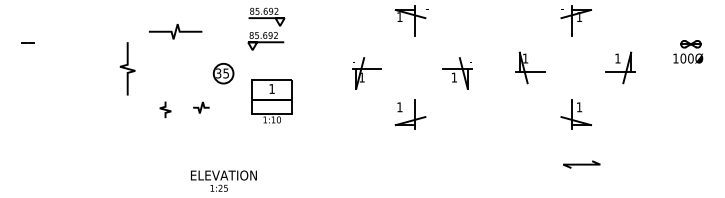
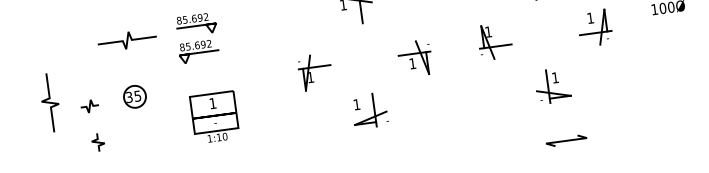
curve: (175, 31) -> (127, 40), moved
part: (223, 73) -> (134, 96), moved
curve: (201, 107) -> (89, 106), moved

